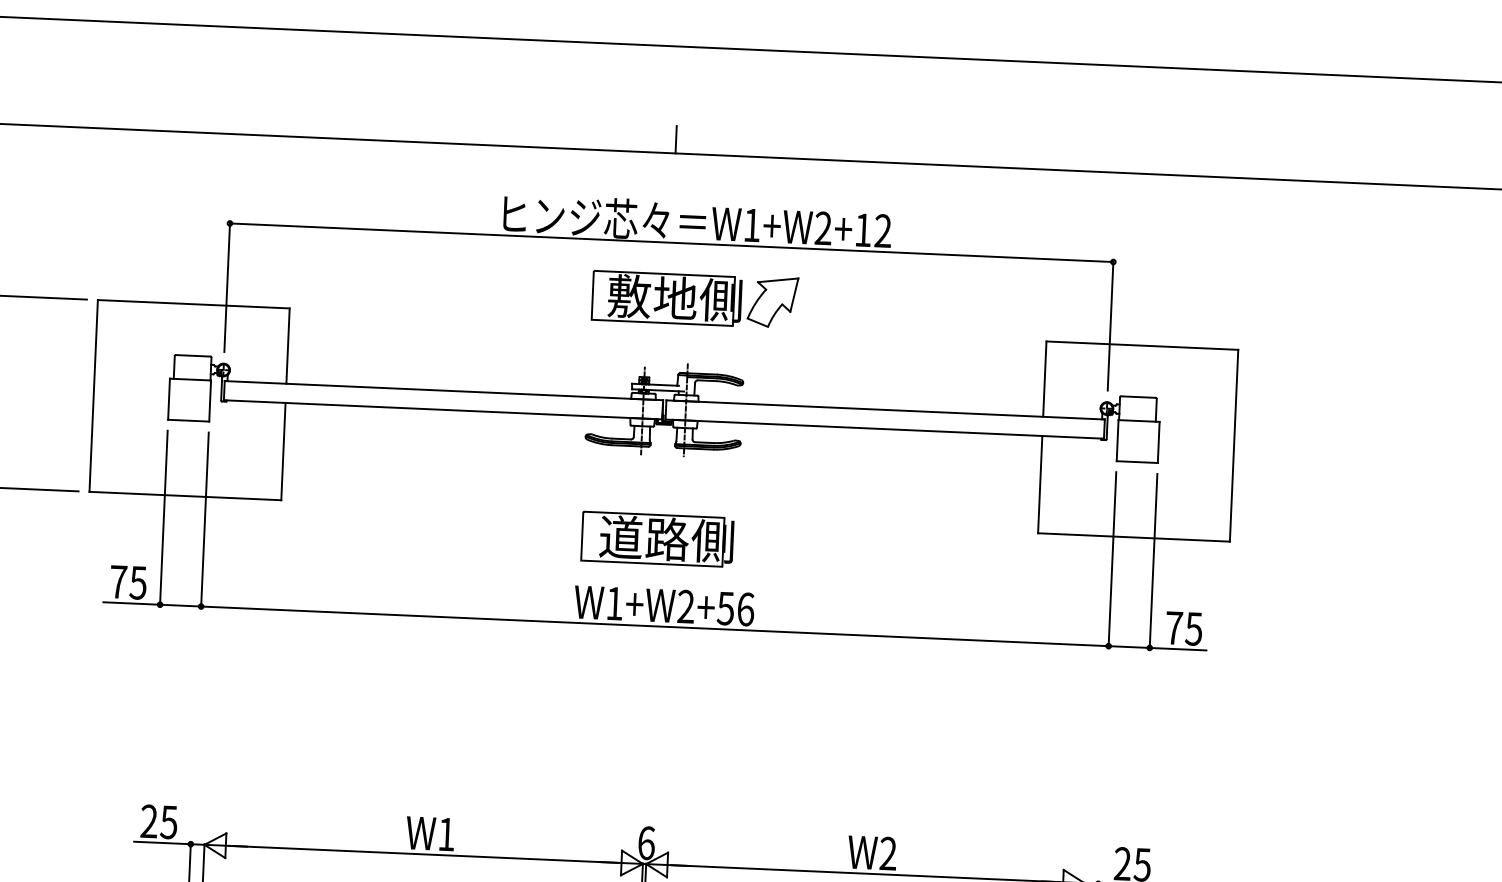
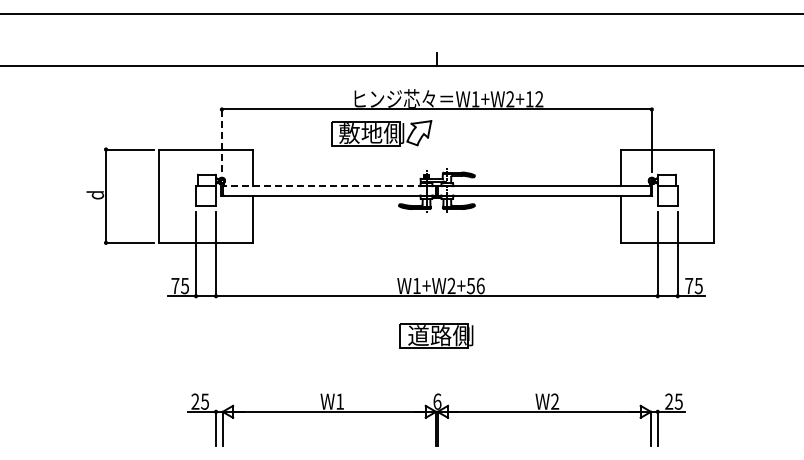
line: (226, 287) -> (221, 140), solid -> dashed
part: (695, 299) -> (381, 133), moved
line: (444, 391) -> (329, 186), solid -> dashed
part: (657, 538) -> (436, 335), moved

